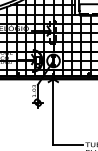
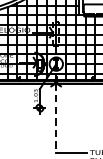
line: (53, 112) -> (56, 118), solid -> dashed

